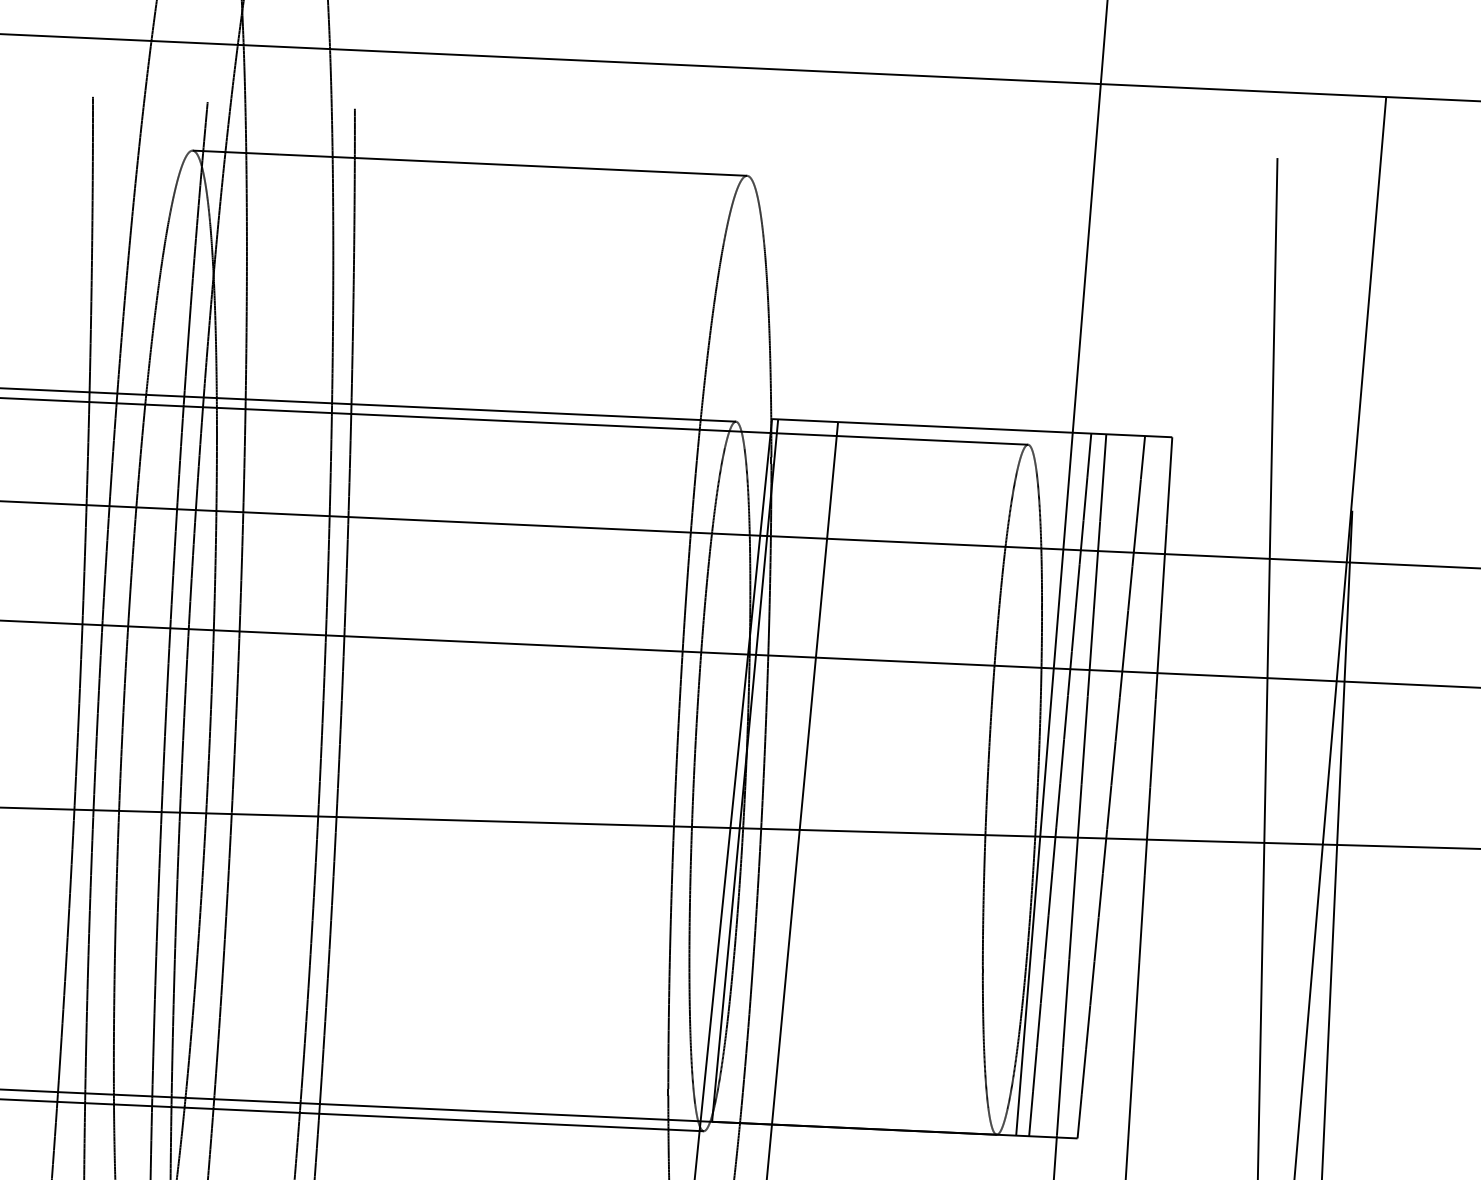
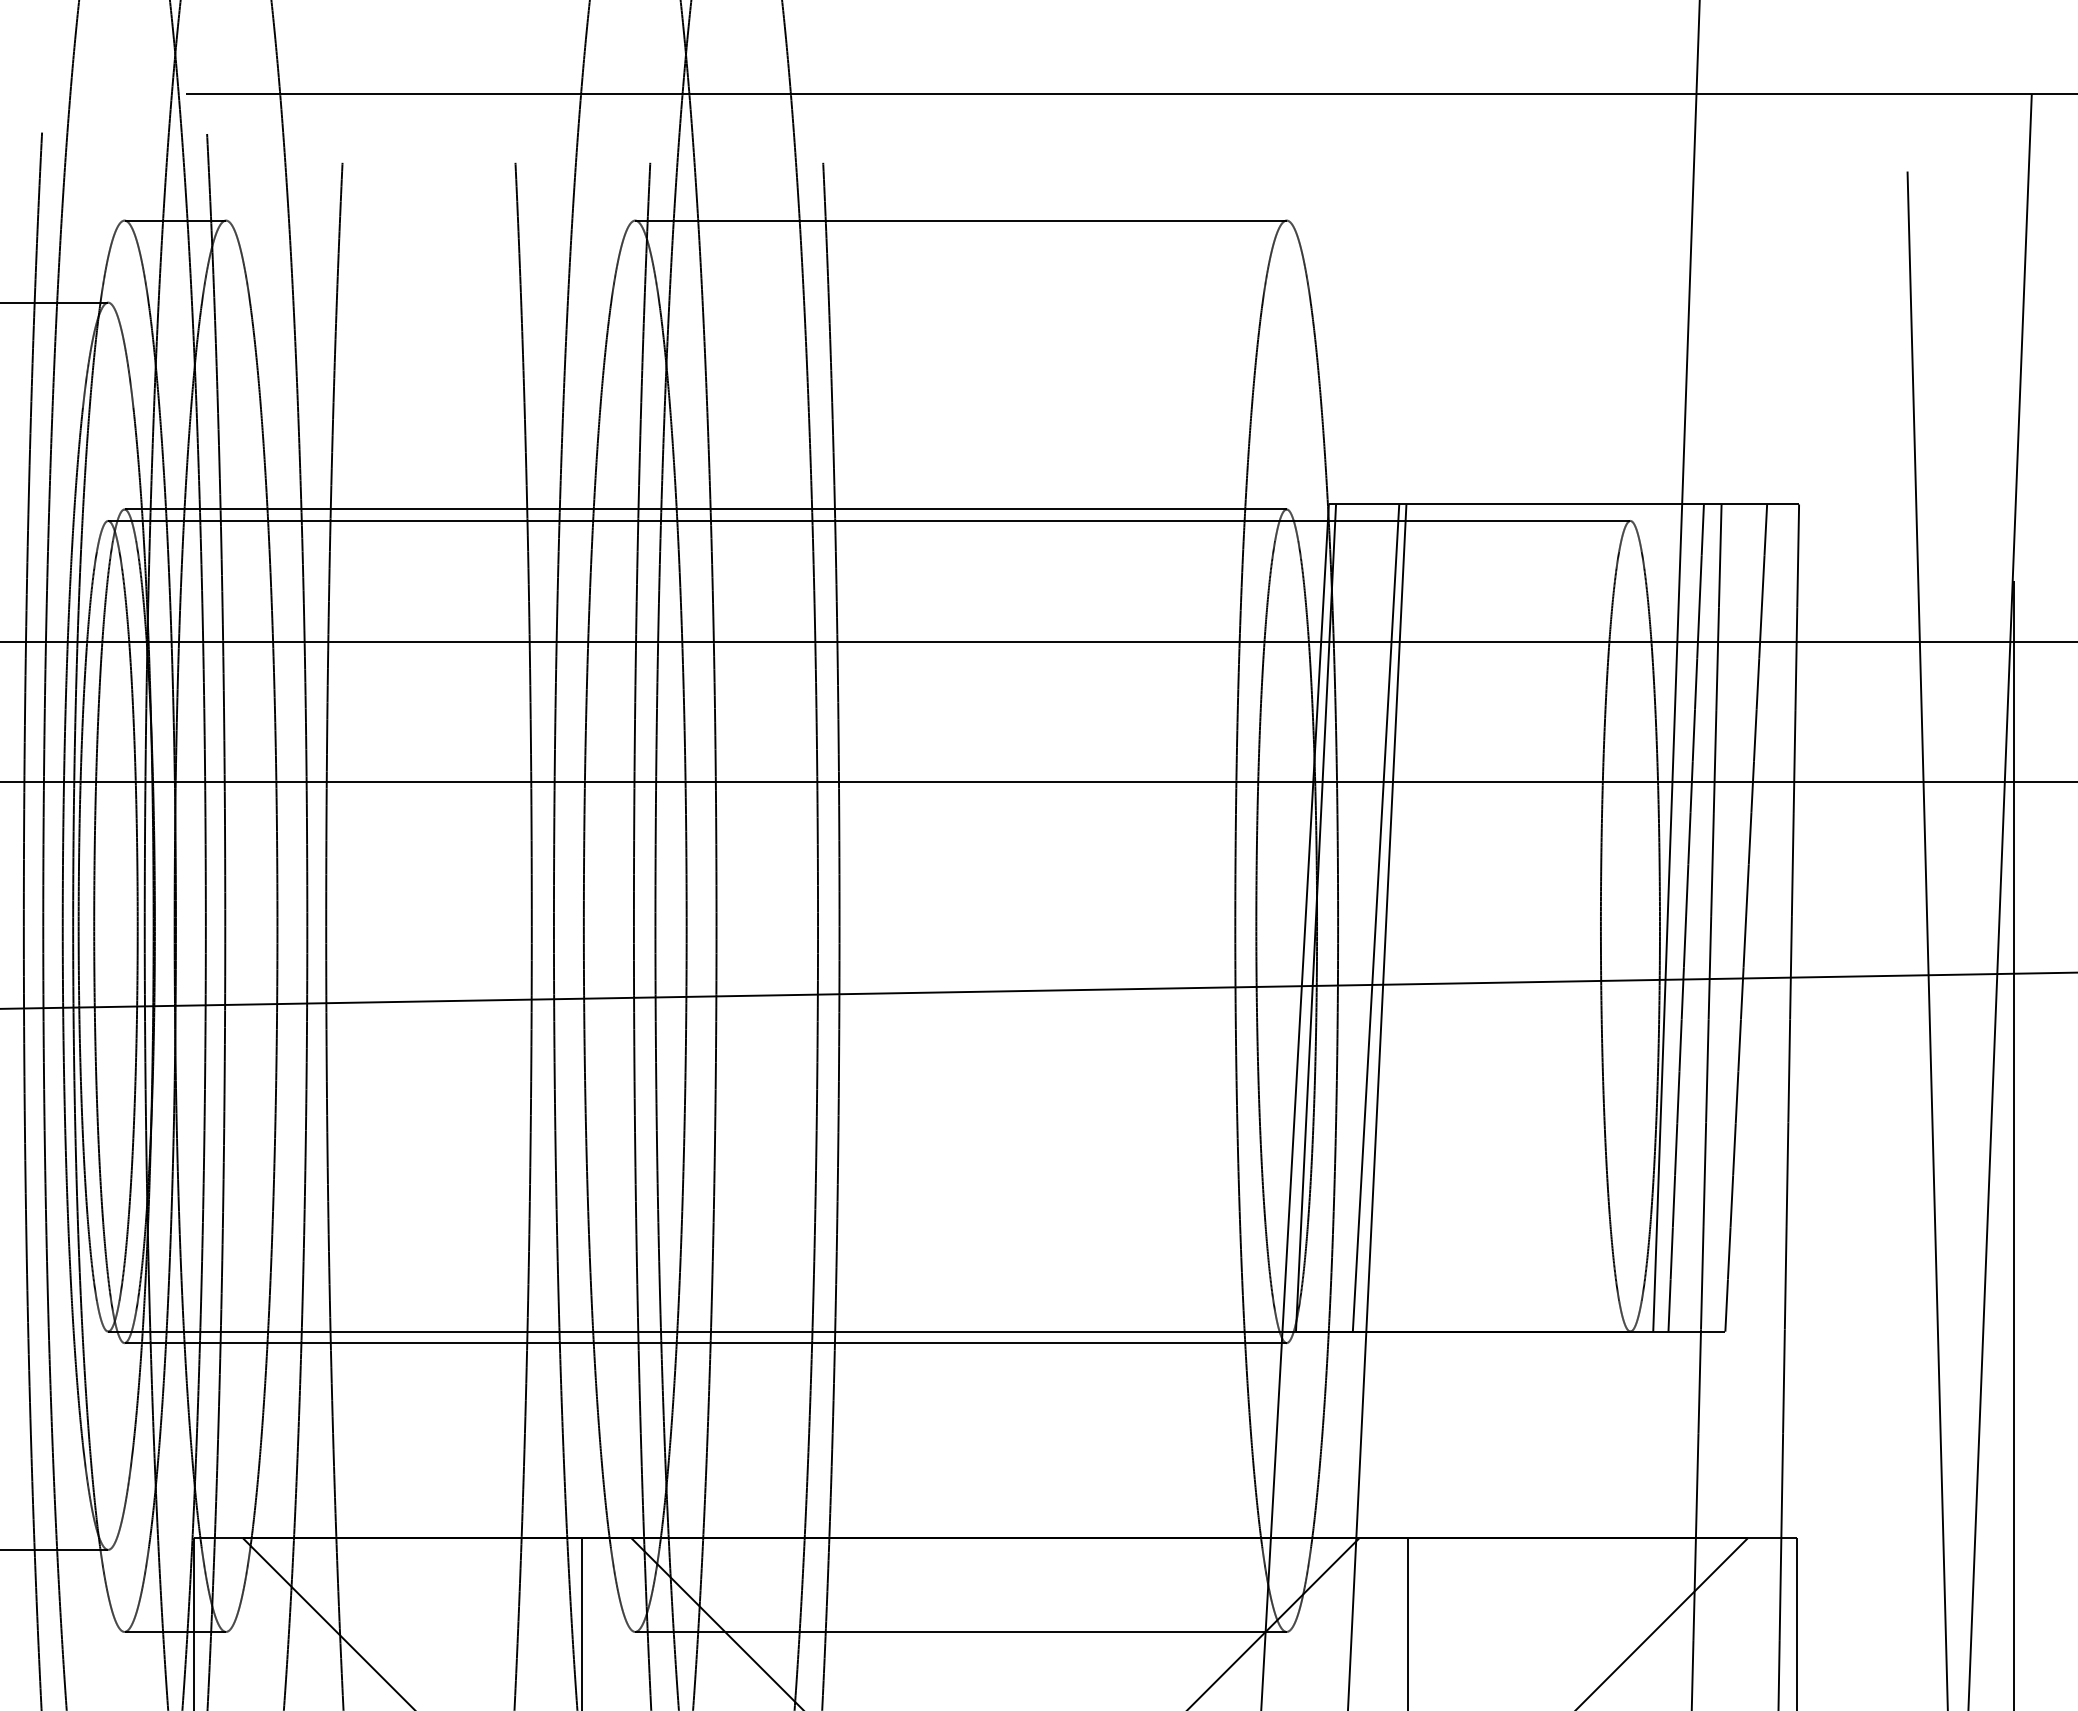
line: (795, 772) -> (1375, 917), added

